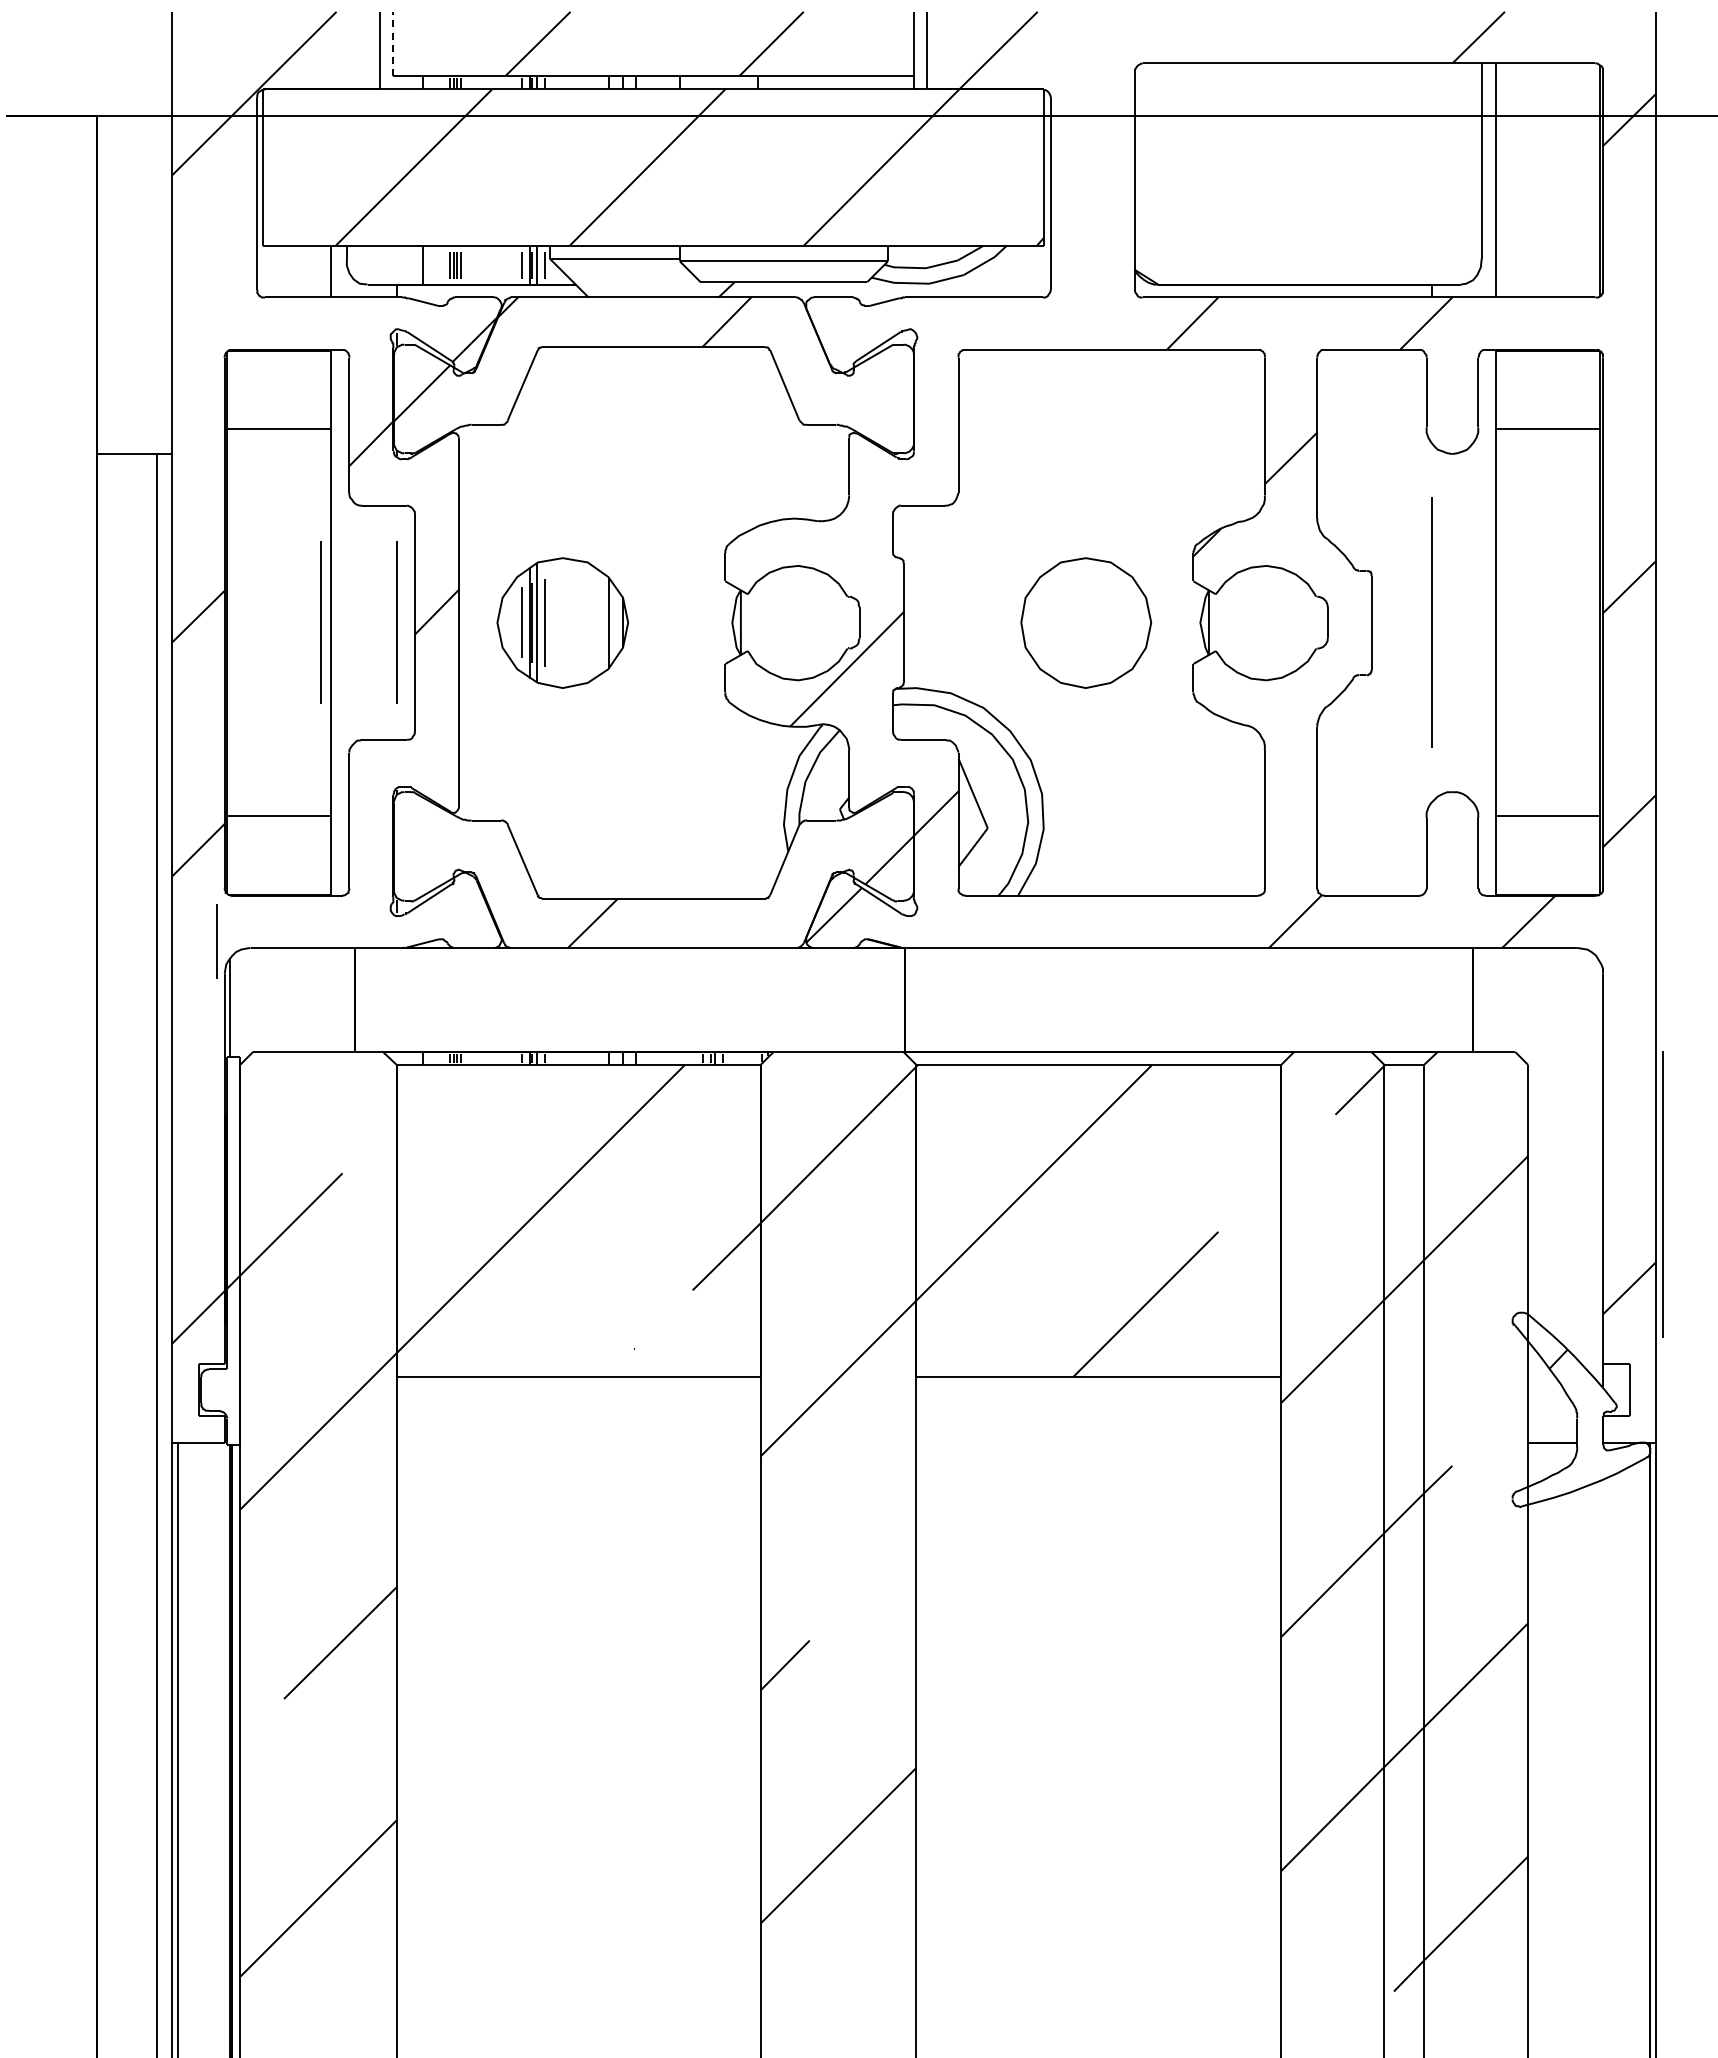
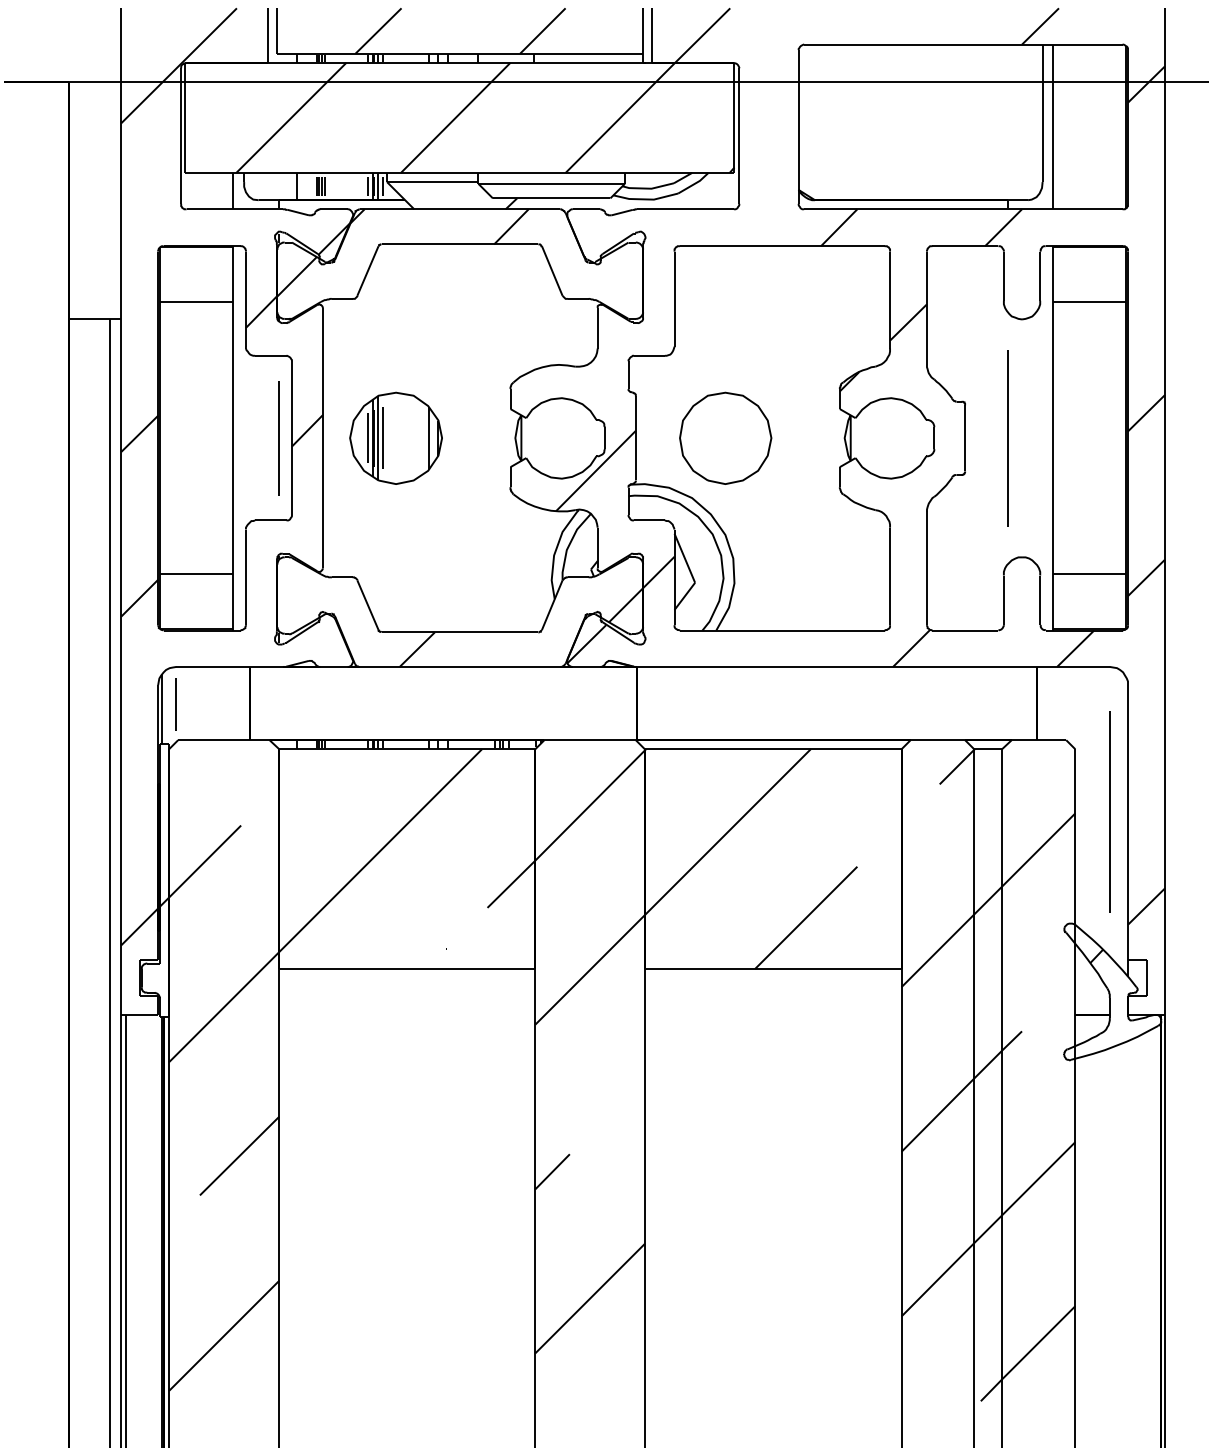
line: (393, 43) -> (276, 30), dashed -> solid
line: (320, 622) -> (225, 437), removed
part: (1086, 622) -> (725, 437), moved
line: (216, 941) -> (176, 704), moved
line: (1662, 1194) -> (1109, 811), moved

